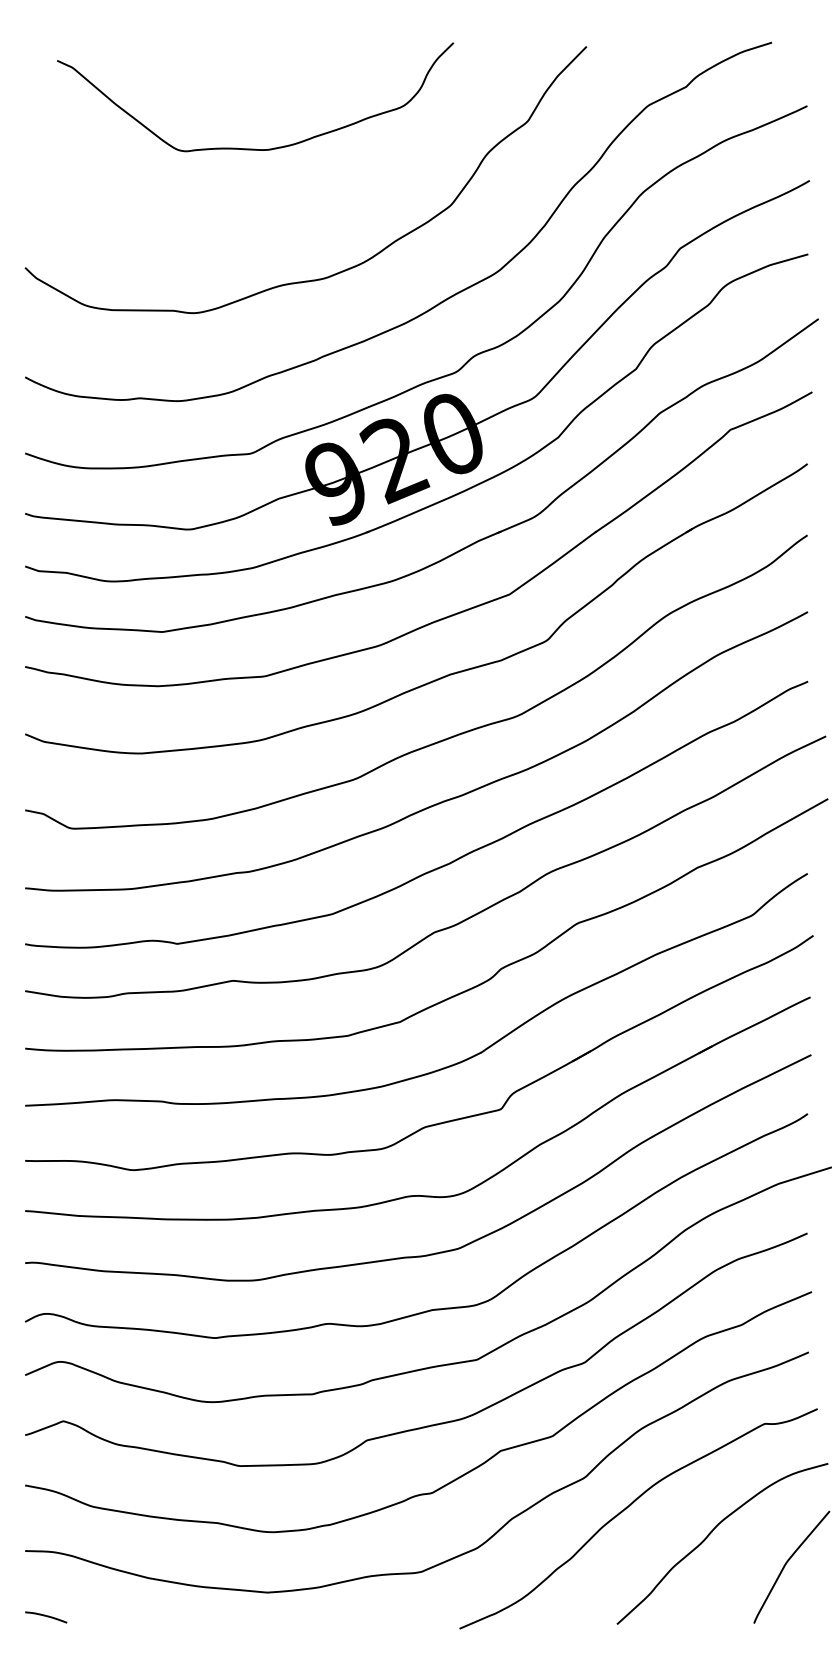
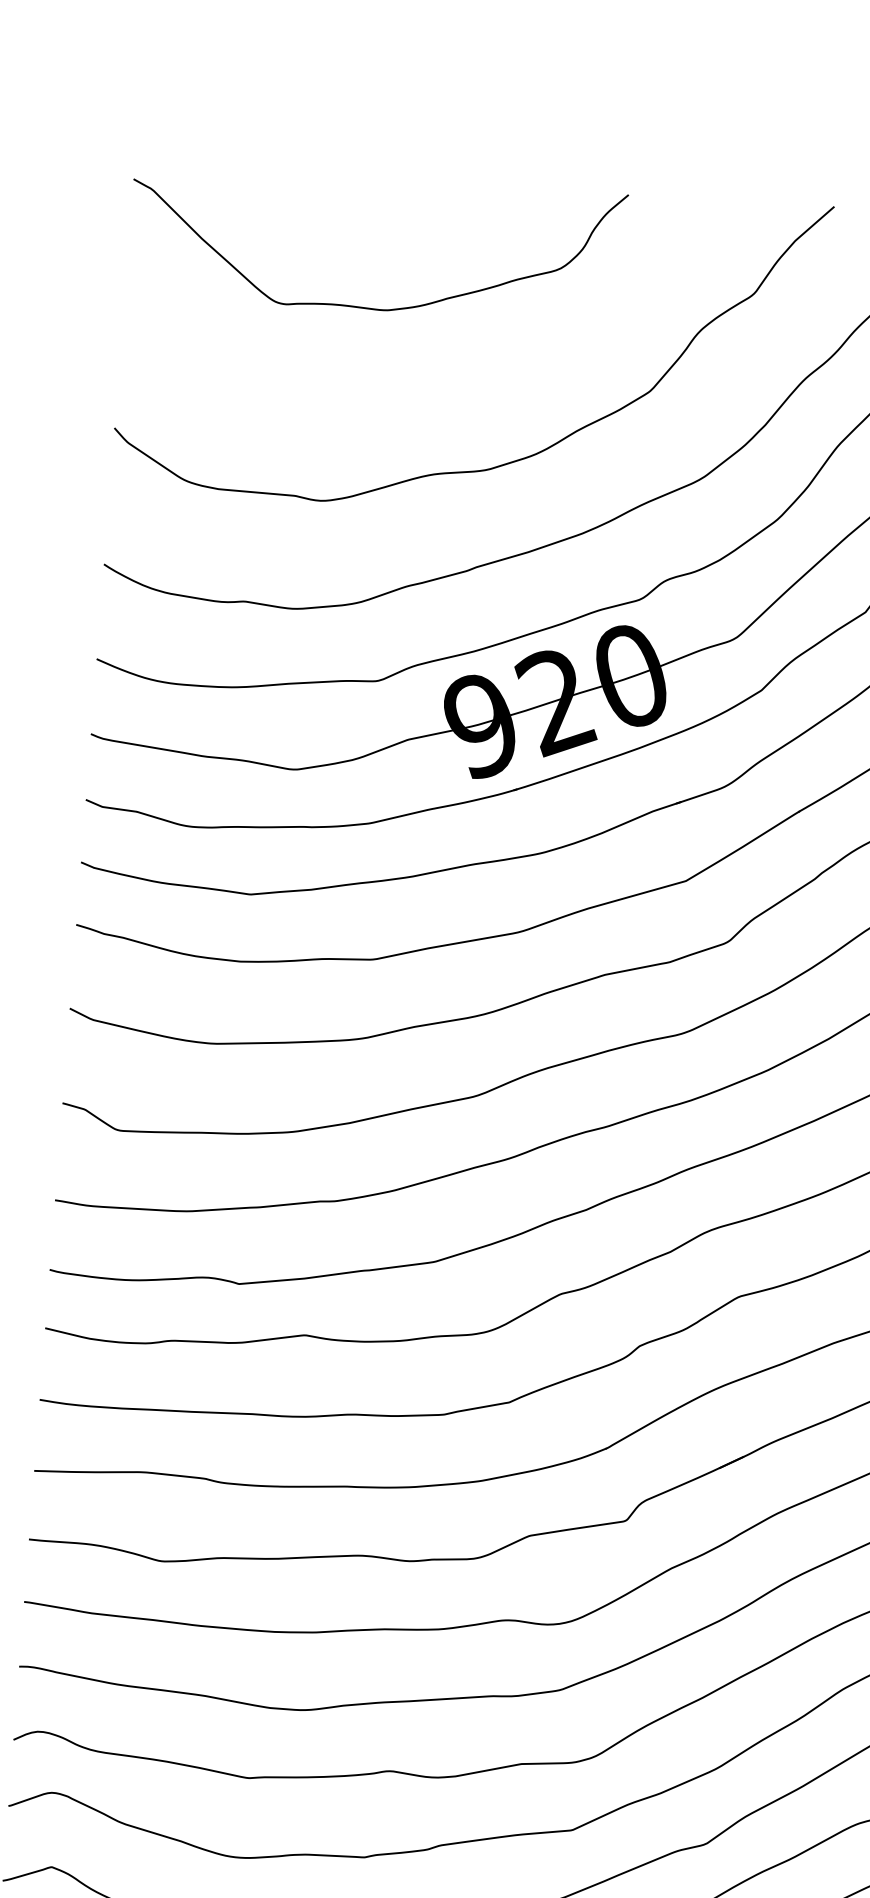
curve: (255, 148) -> (372, 307), moved

